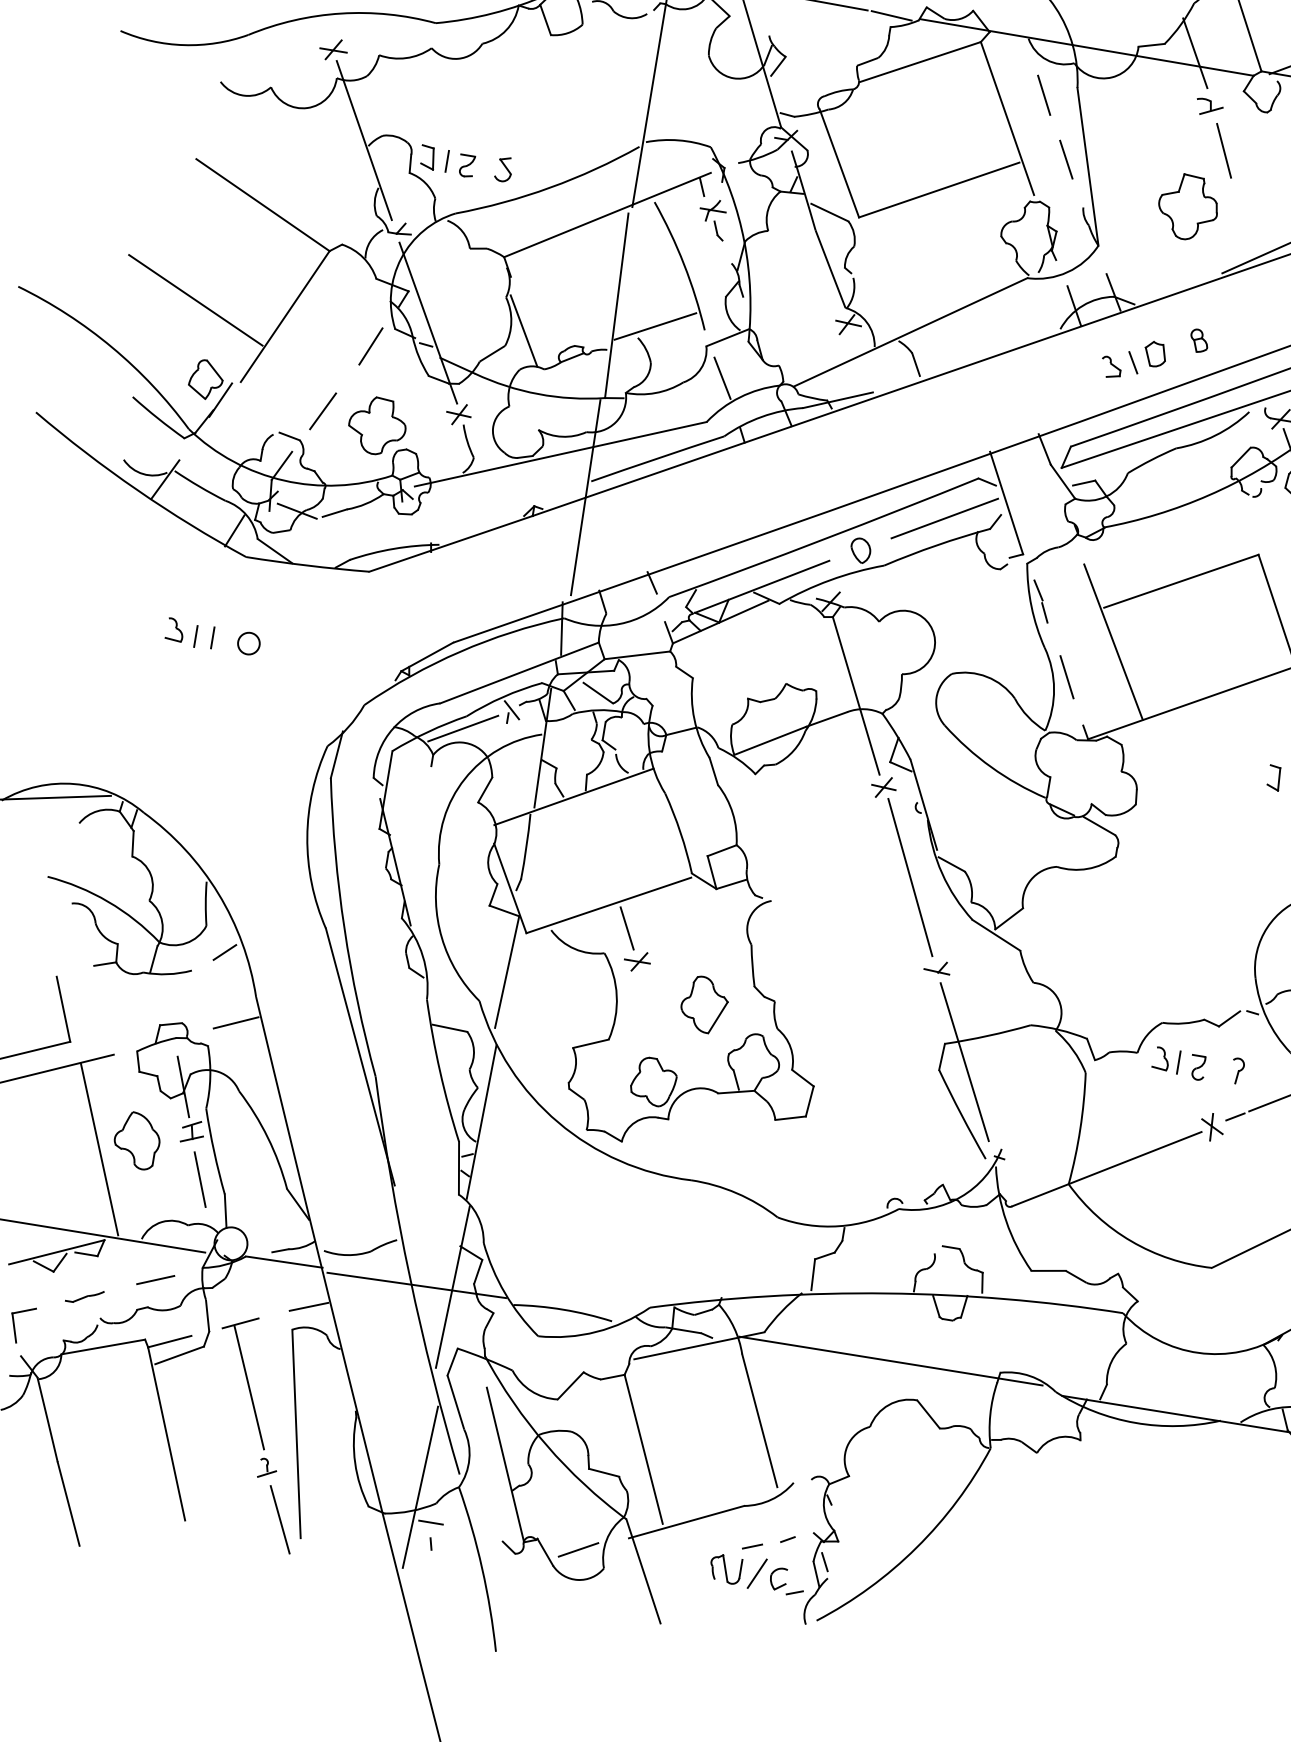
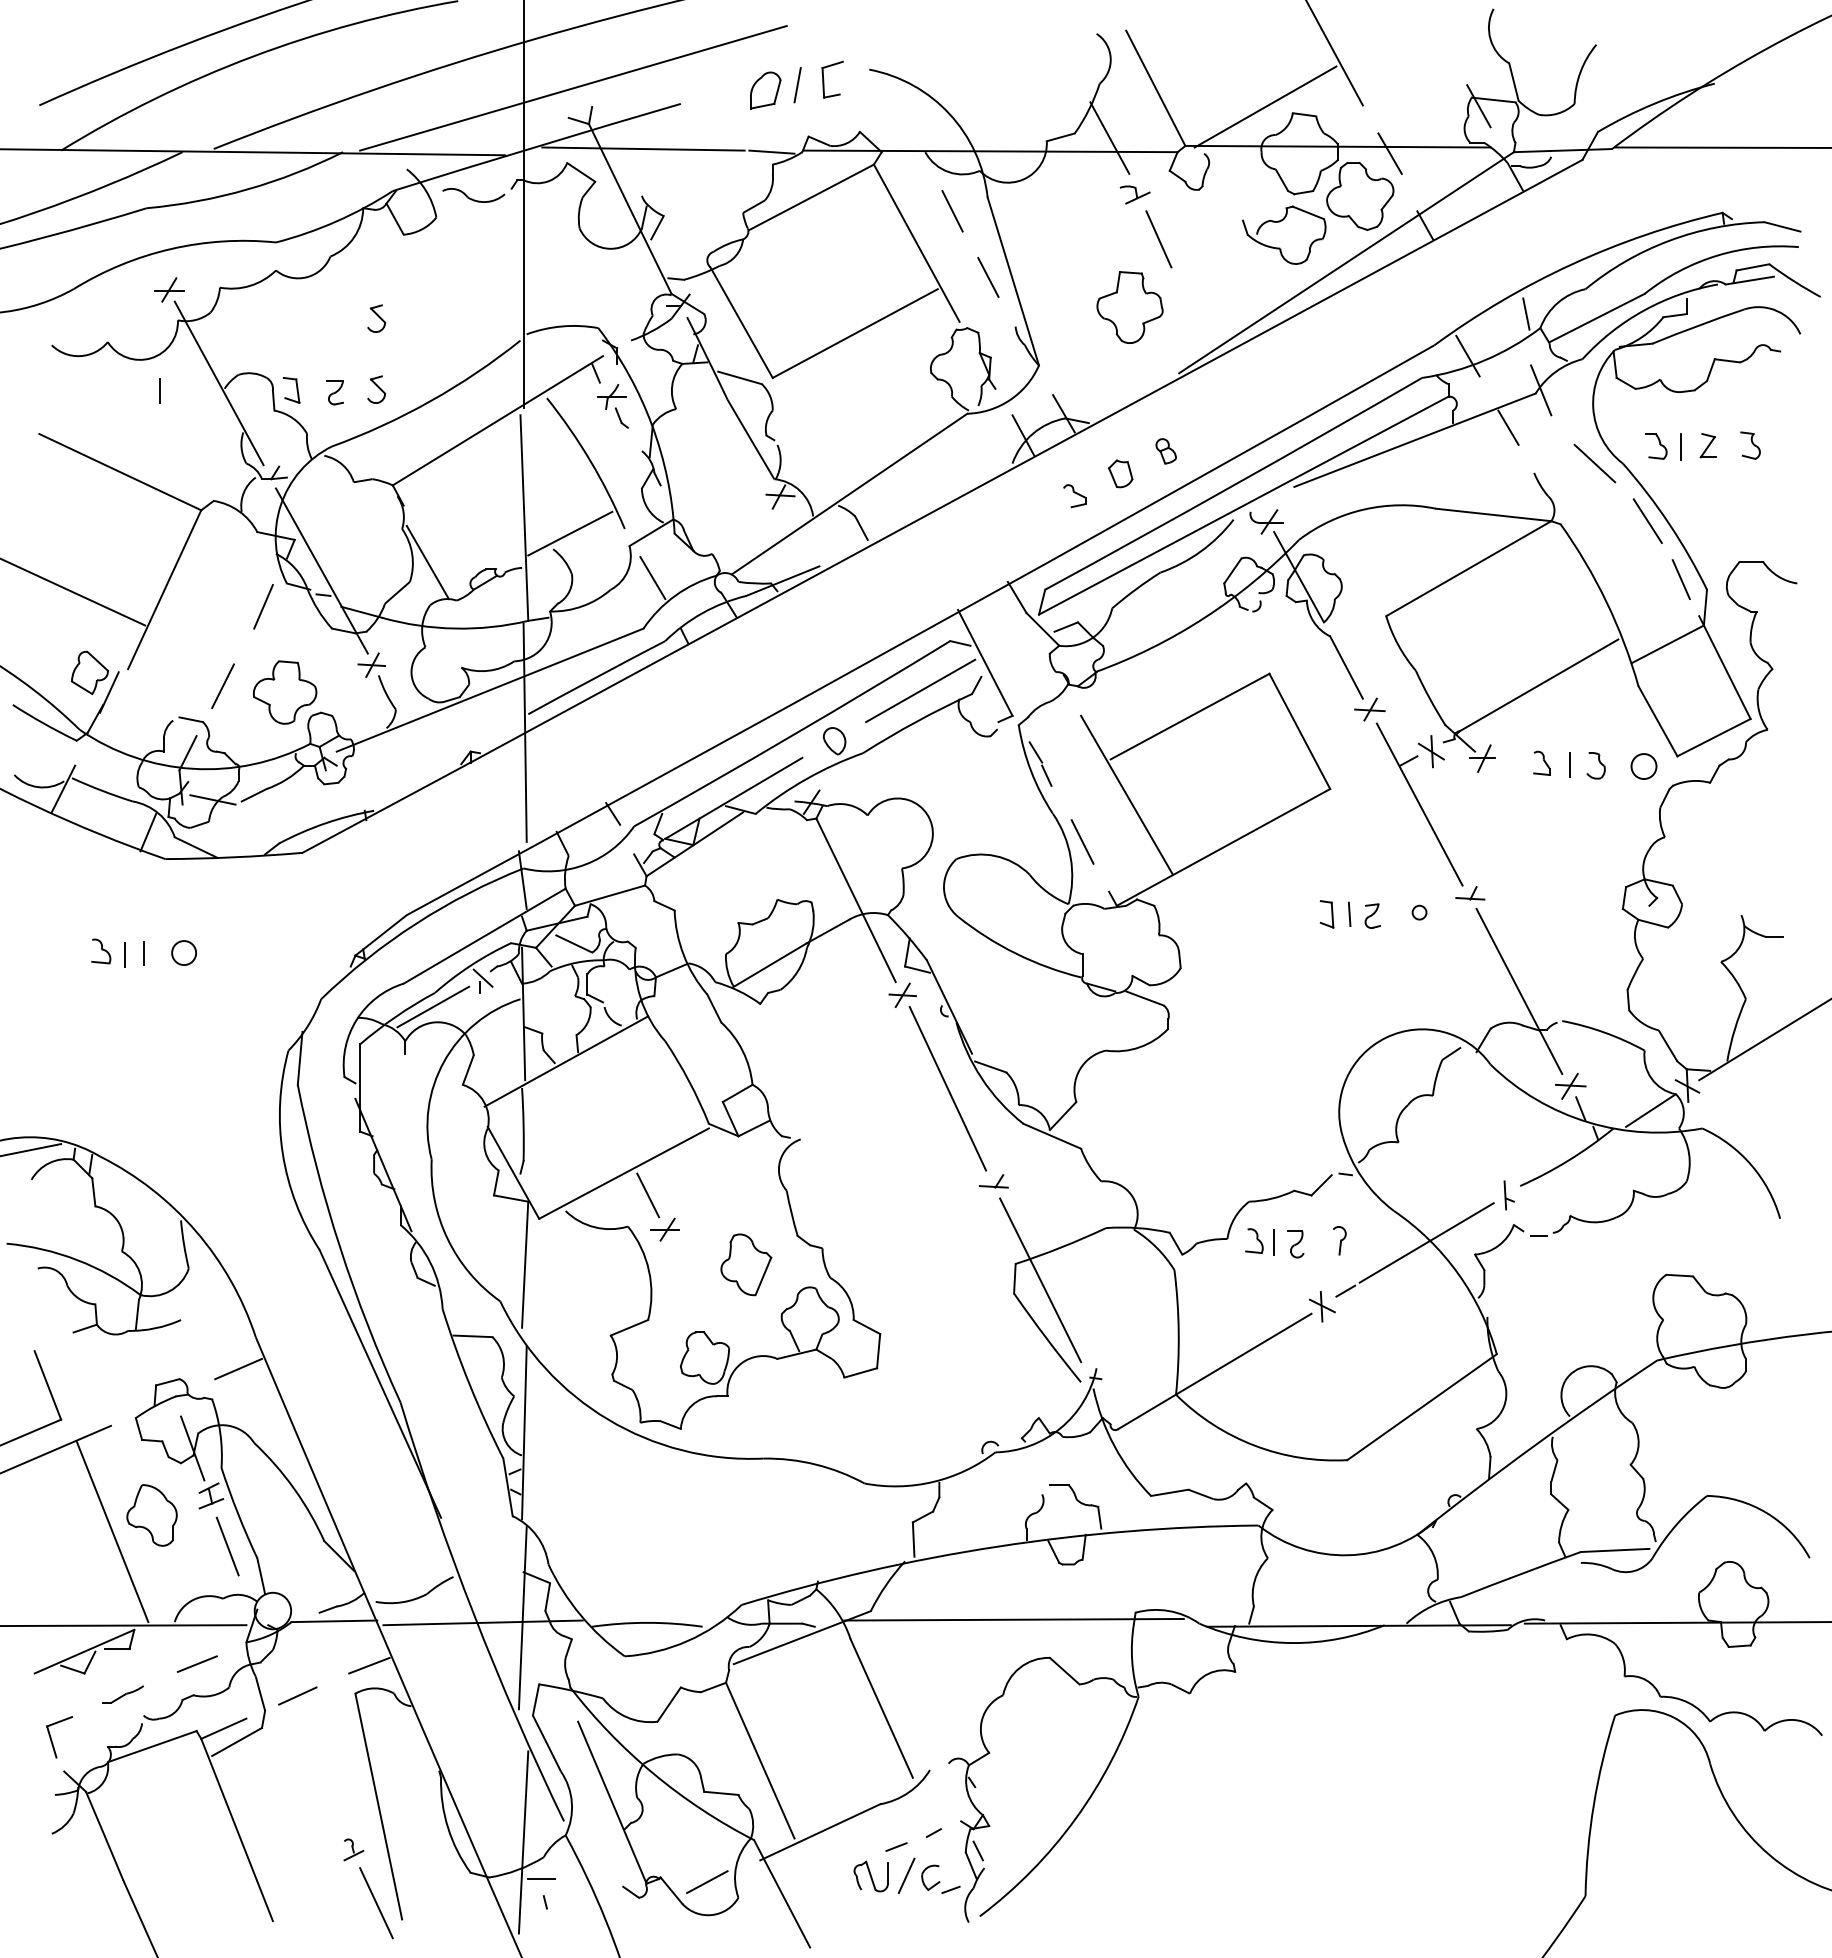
part: (514, 105) -> (376, 318), added
line: (446, 160) -> (159, 390), moved
line: (1132, 362) -> (1097, 486), removed
line: (224, 952) -> (213, 1294), removed
line: (248, 1387) -> (318, 1764), removed

